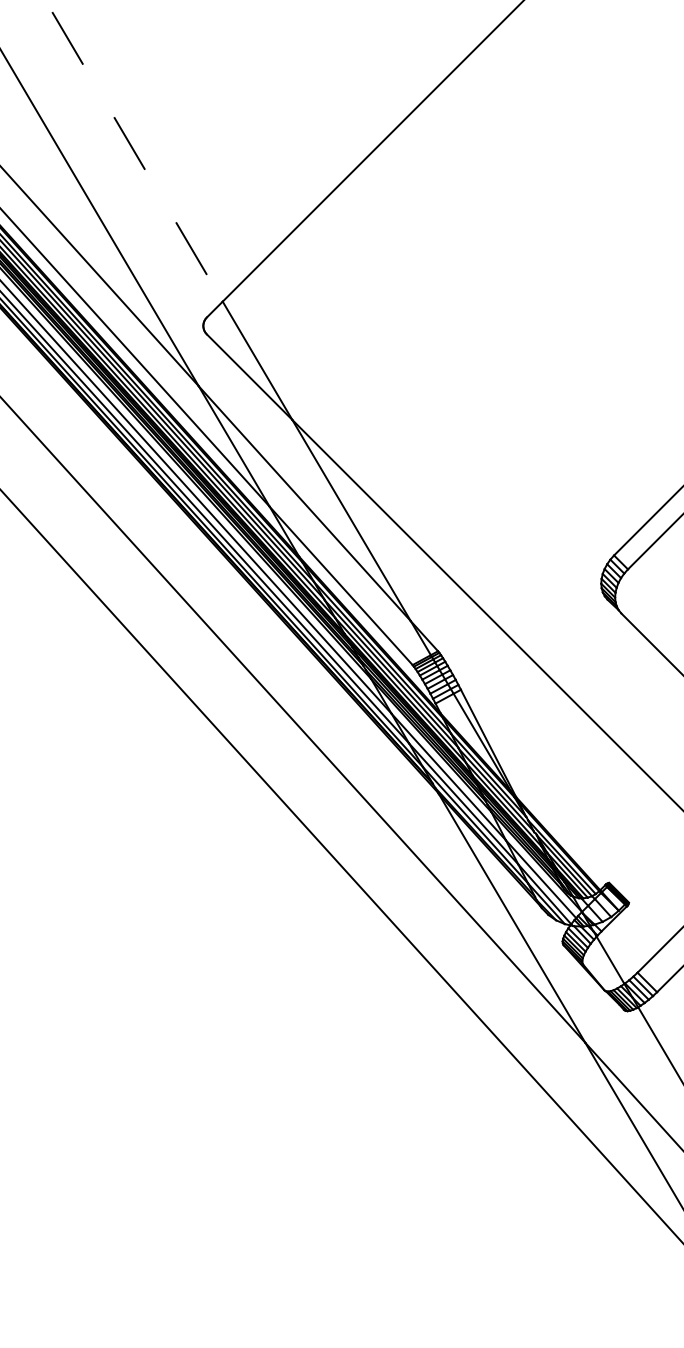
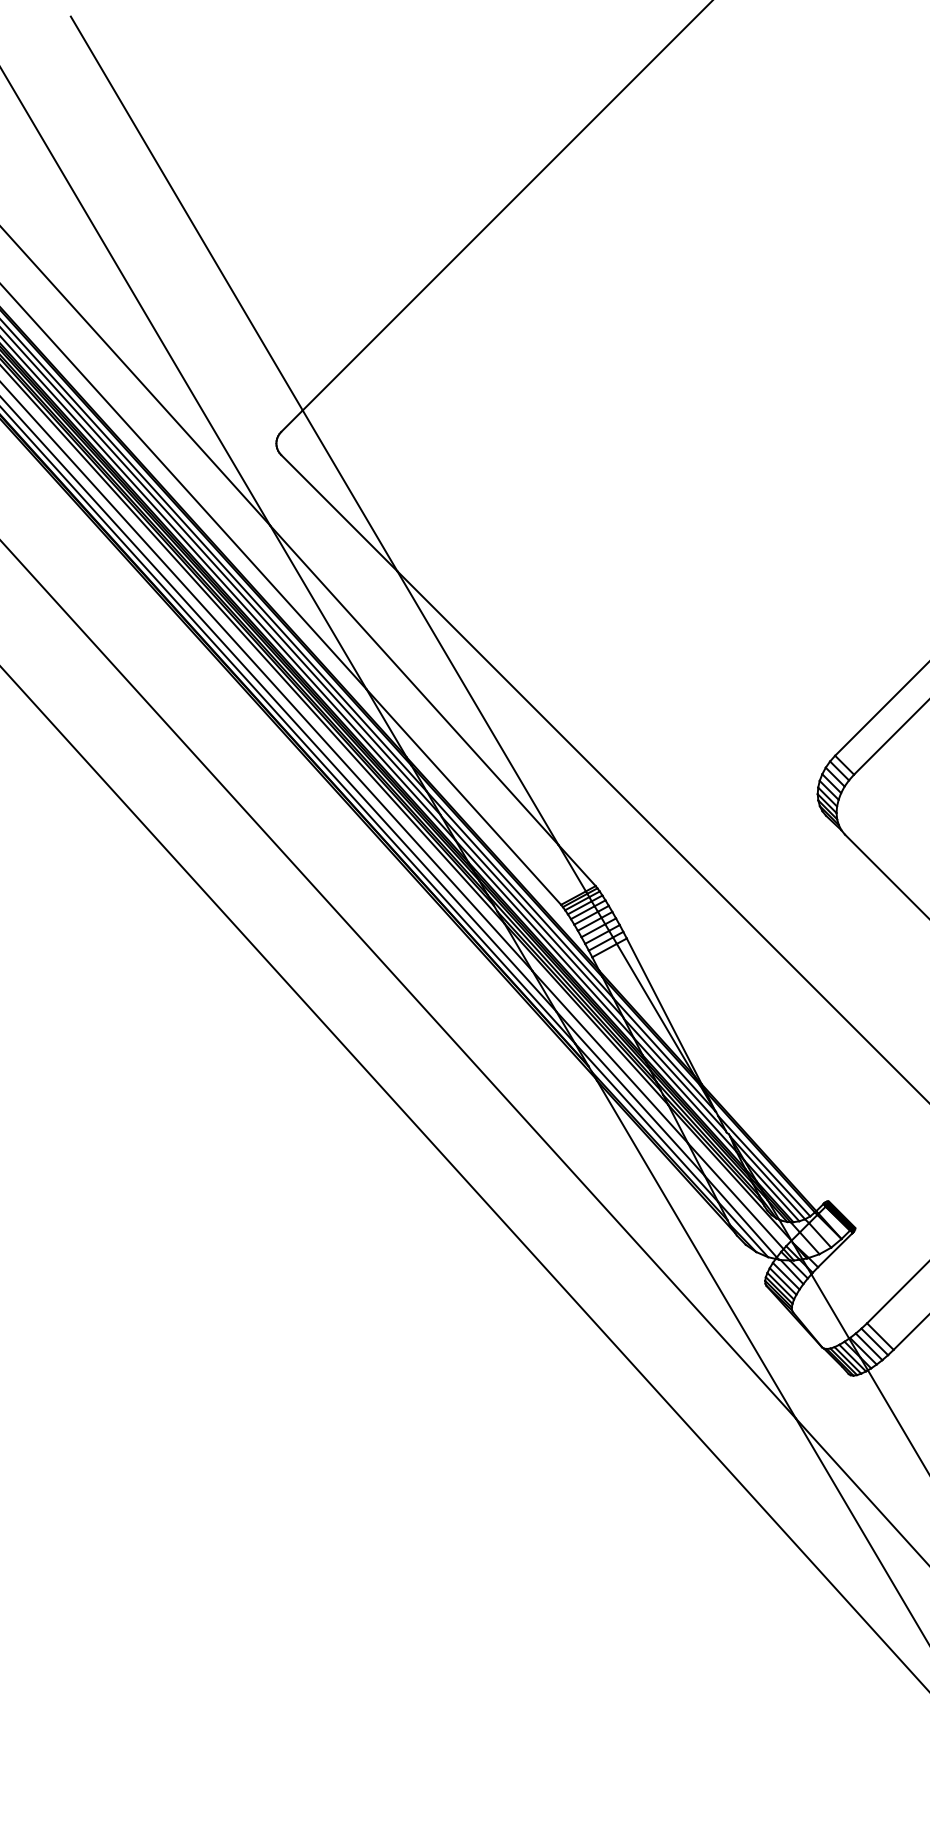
line: (137, 156) -> (186, 213), dashed -> solid

